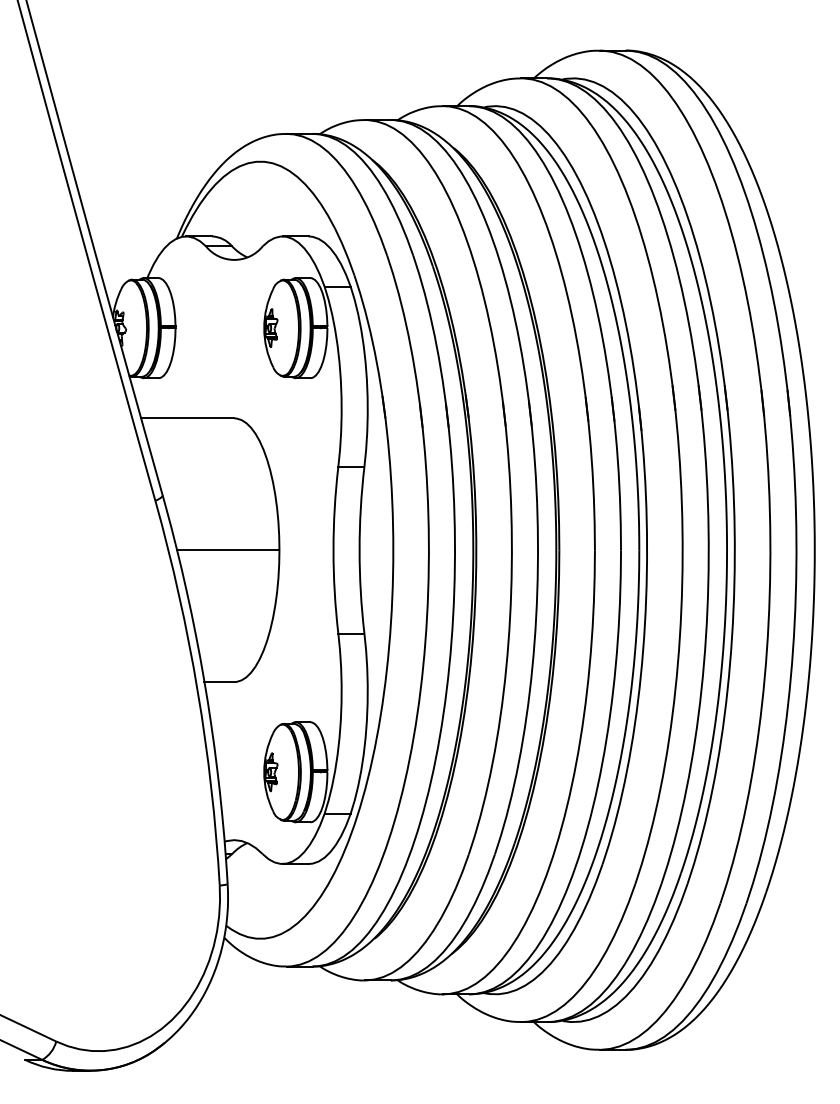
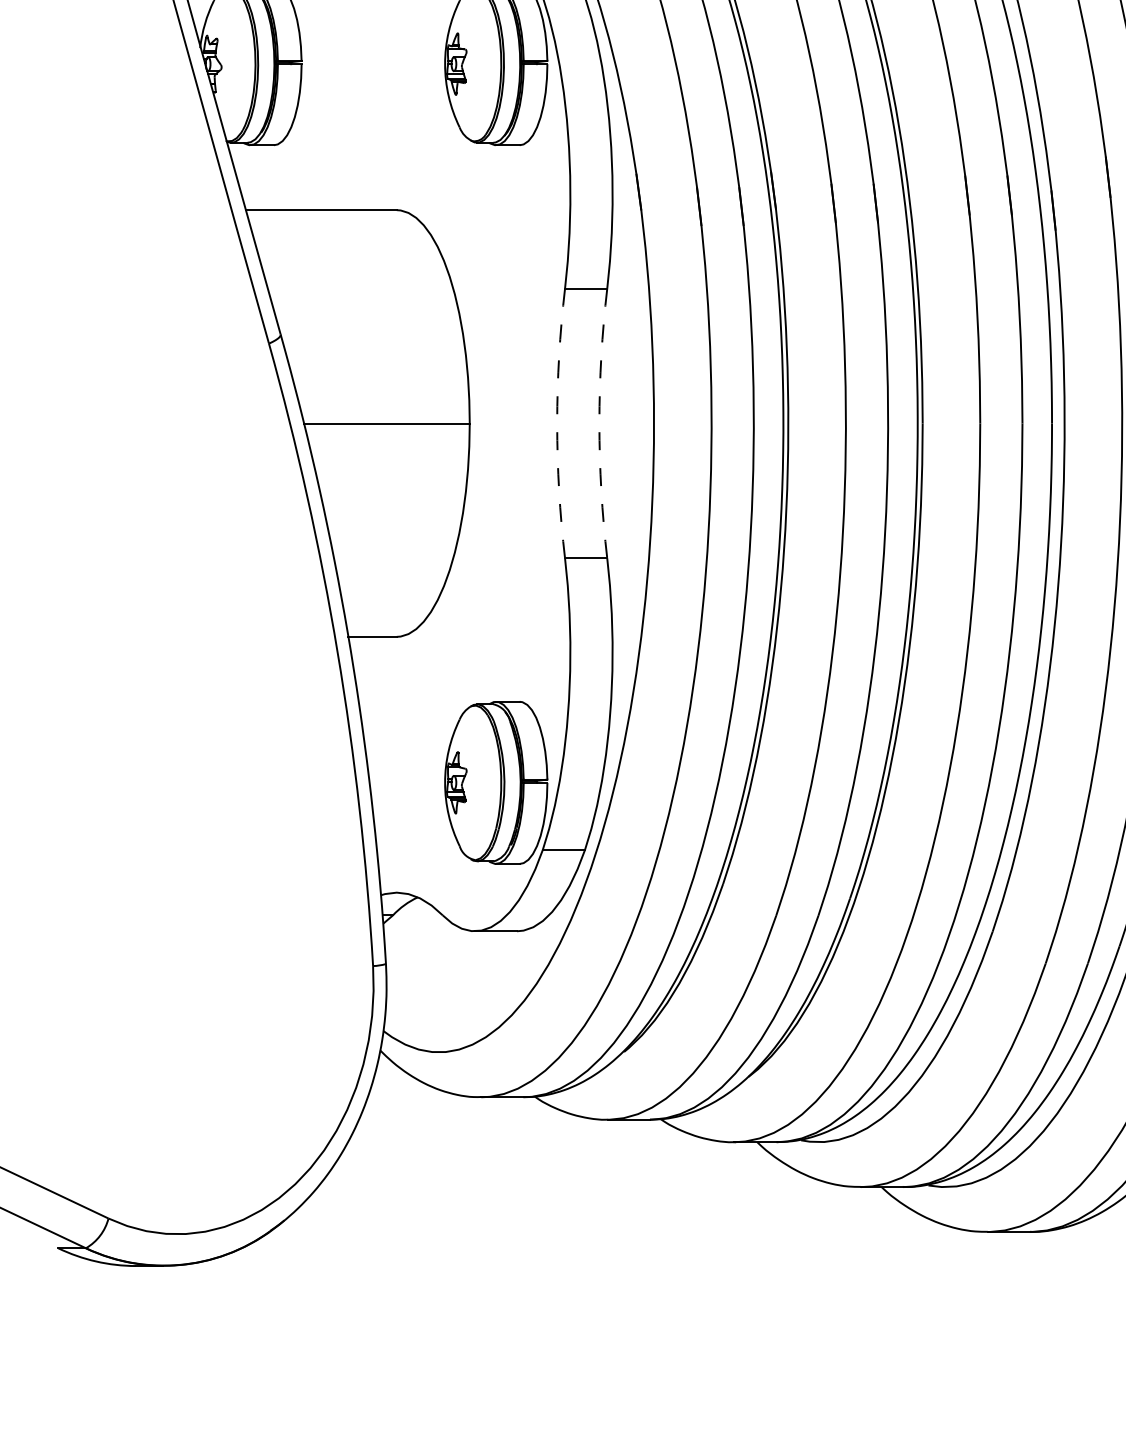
arc: (333, 550) -> (557, 423), solid -> dashed
arc: (359, 550) -> (599, 423), solid -> dashed

